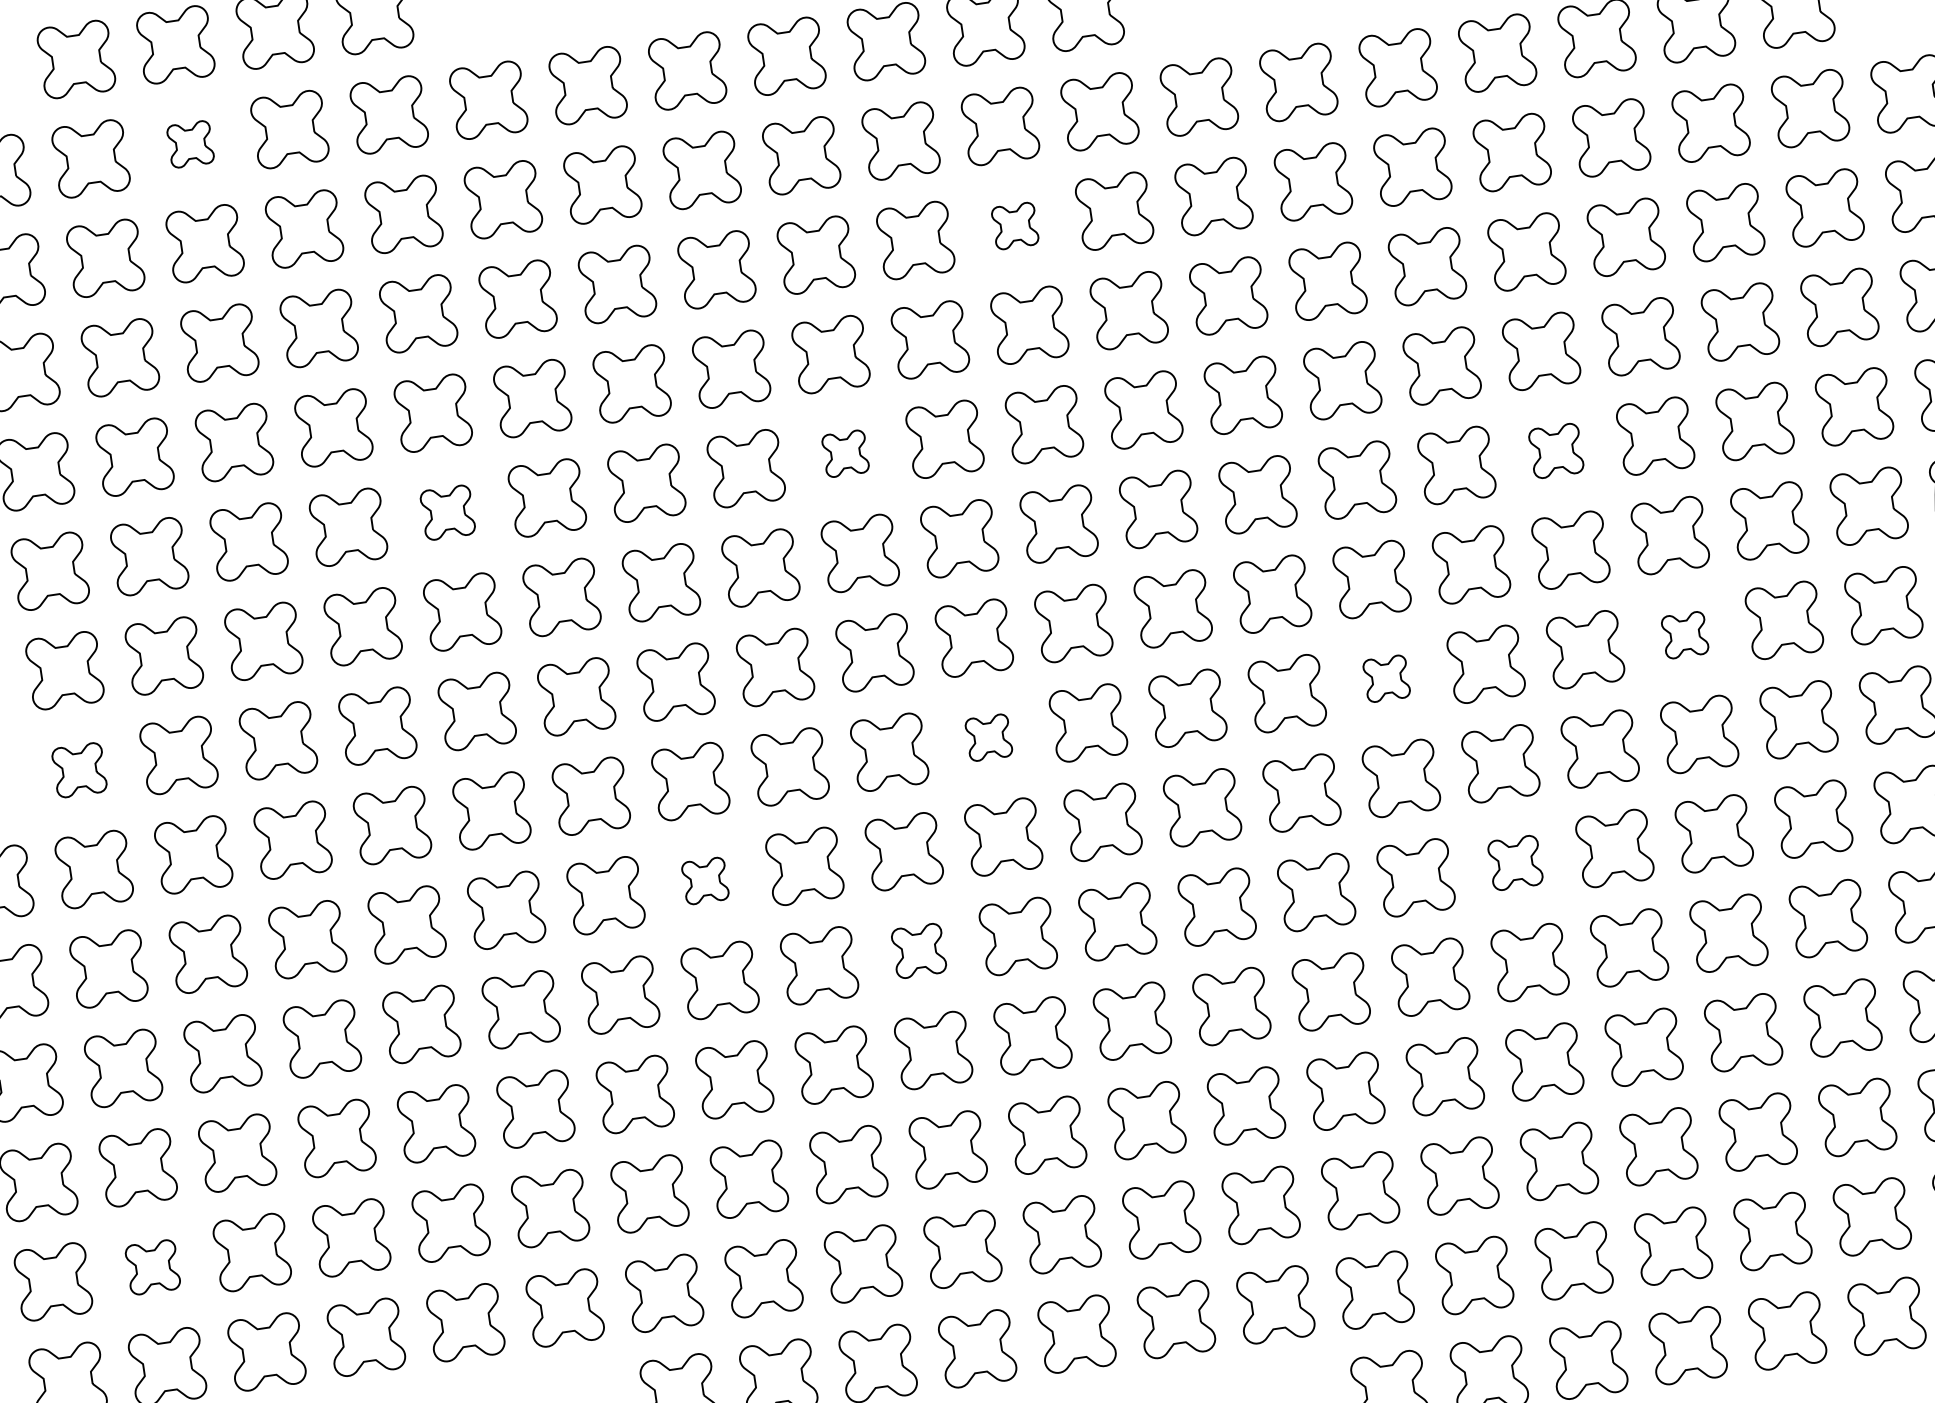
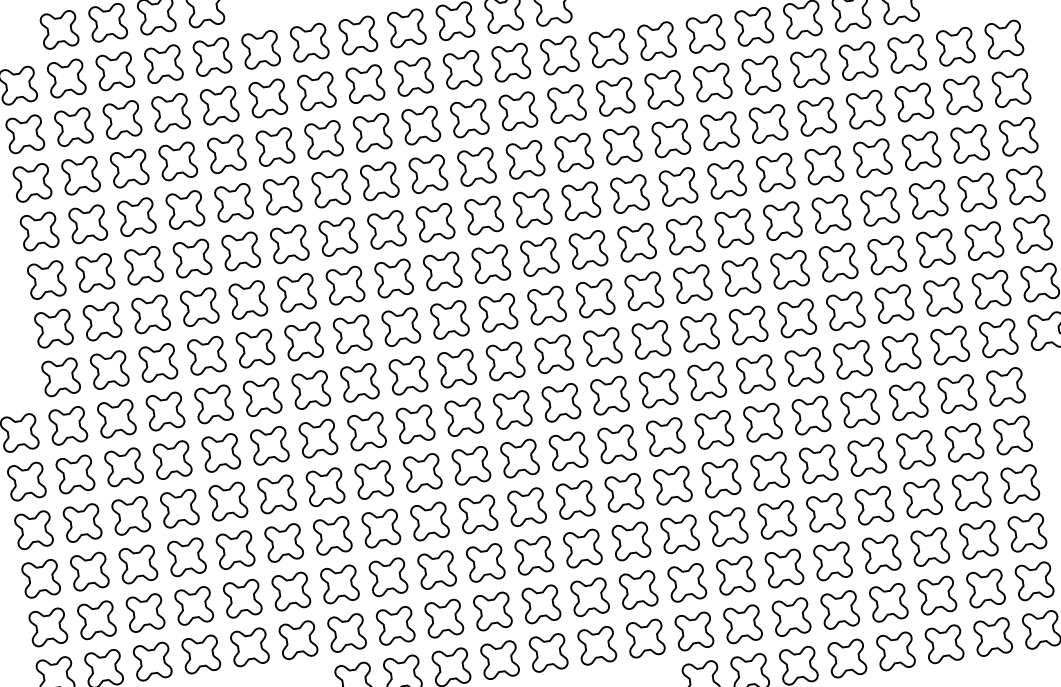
part: (190, 144) -> (115, 71), size x1.67
part: (1015, 226) -> (518, 111), size x1.67
part: (1555, 451) -> (782, 221), size x1.43
part: (845, 453) -> (435, 222), size x1.67
part: (446, 512) -> (240, 251), size x1.43
part: (1684, 635) -> (845, 311), size x1.67
part: (1385, 678) -> (699, 332), size x1.67
part: (988, 737) -> (505, 361), size x1.67
part: (78, 770) -> (60, 377), size x1.43
part: (1514, 862) -> (762, 422), size x1.43
part: (704, 881) -> (366, 431), size x1.67
part: (919, 950) -> (471, 465), size x1.43
part: (151, 1267) -> (96, 620), size x1.43

